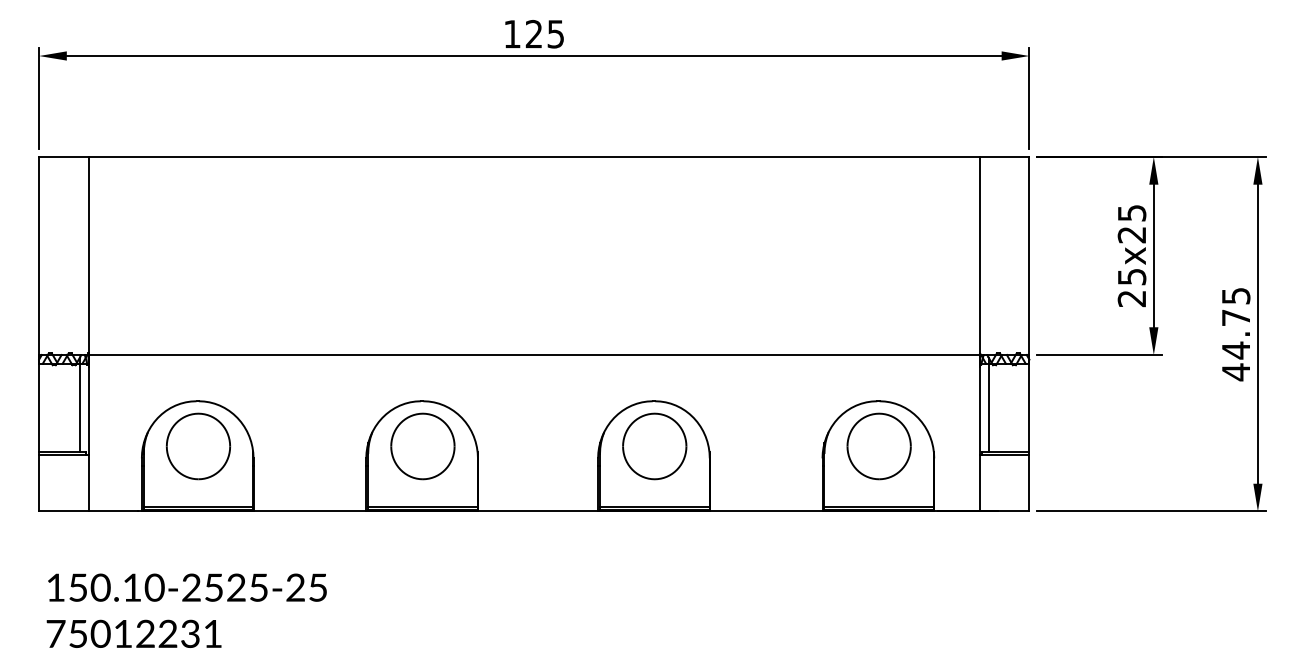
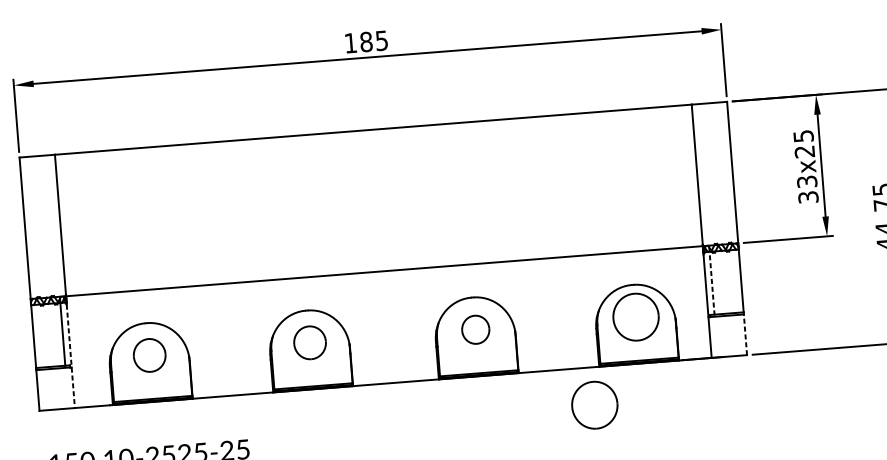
text: (533, 34) -> (365, 42), 125 -> 185
text: (1131, 287) -> (807, 189), 25x25 -> 33x25
line: (988, 404) -> (711, 281), solid -> dashed
line: (88, 439) -> (70, 356), solid -> dashed
part: (198, 446) -> (149, 355), size x0.7
part: (422, 446) -> (309, 342), size x0.7
part: (654, 446) -> (475, 329), size x0.6
line: (1029, 482) -> (745, 334), solid -> dashed
part: (811, 564) -> (594, 405), added

